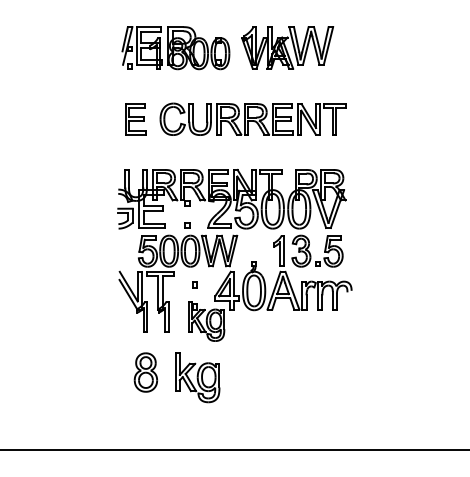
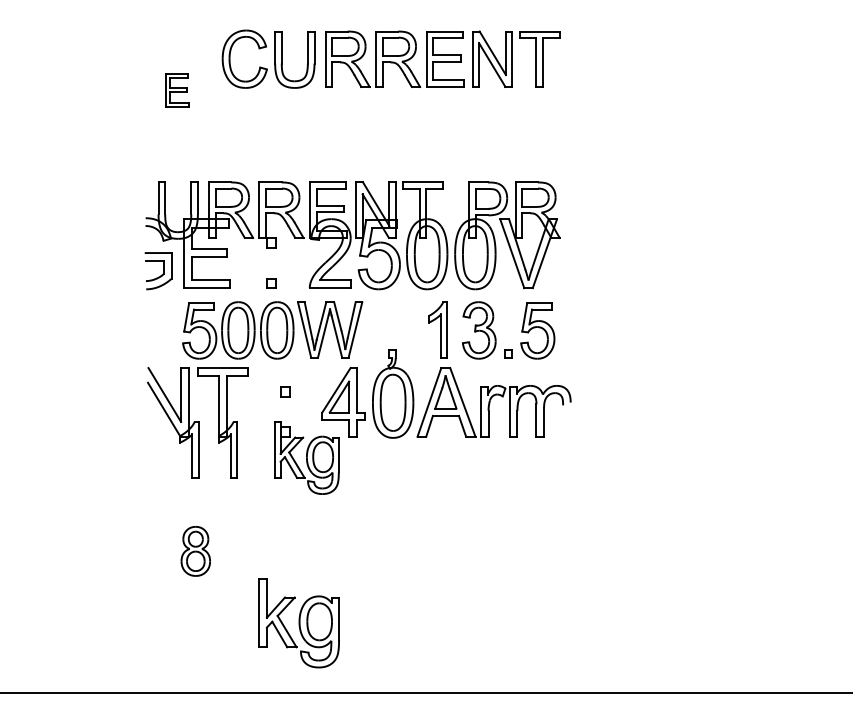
part: (252, 118) -> (390, 57), moved
part: (135, 119) -> (177, 90), size x0.6
part: (145, 372) -> (195, 551), size x0.7
part: (197, 377) -> (299, 622), moved

